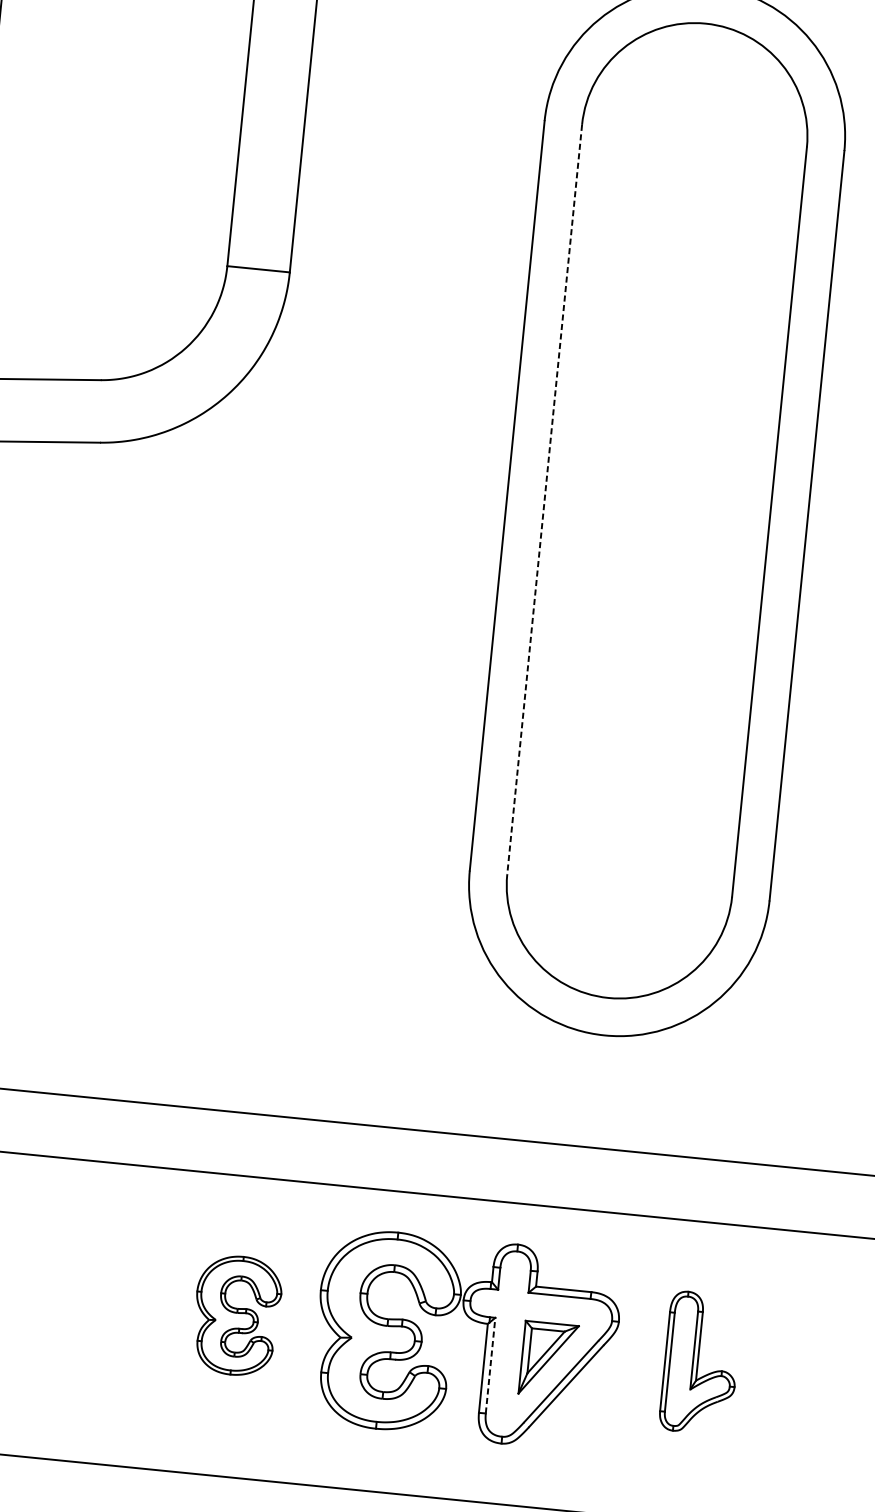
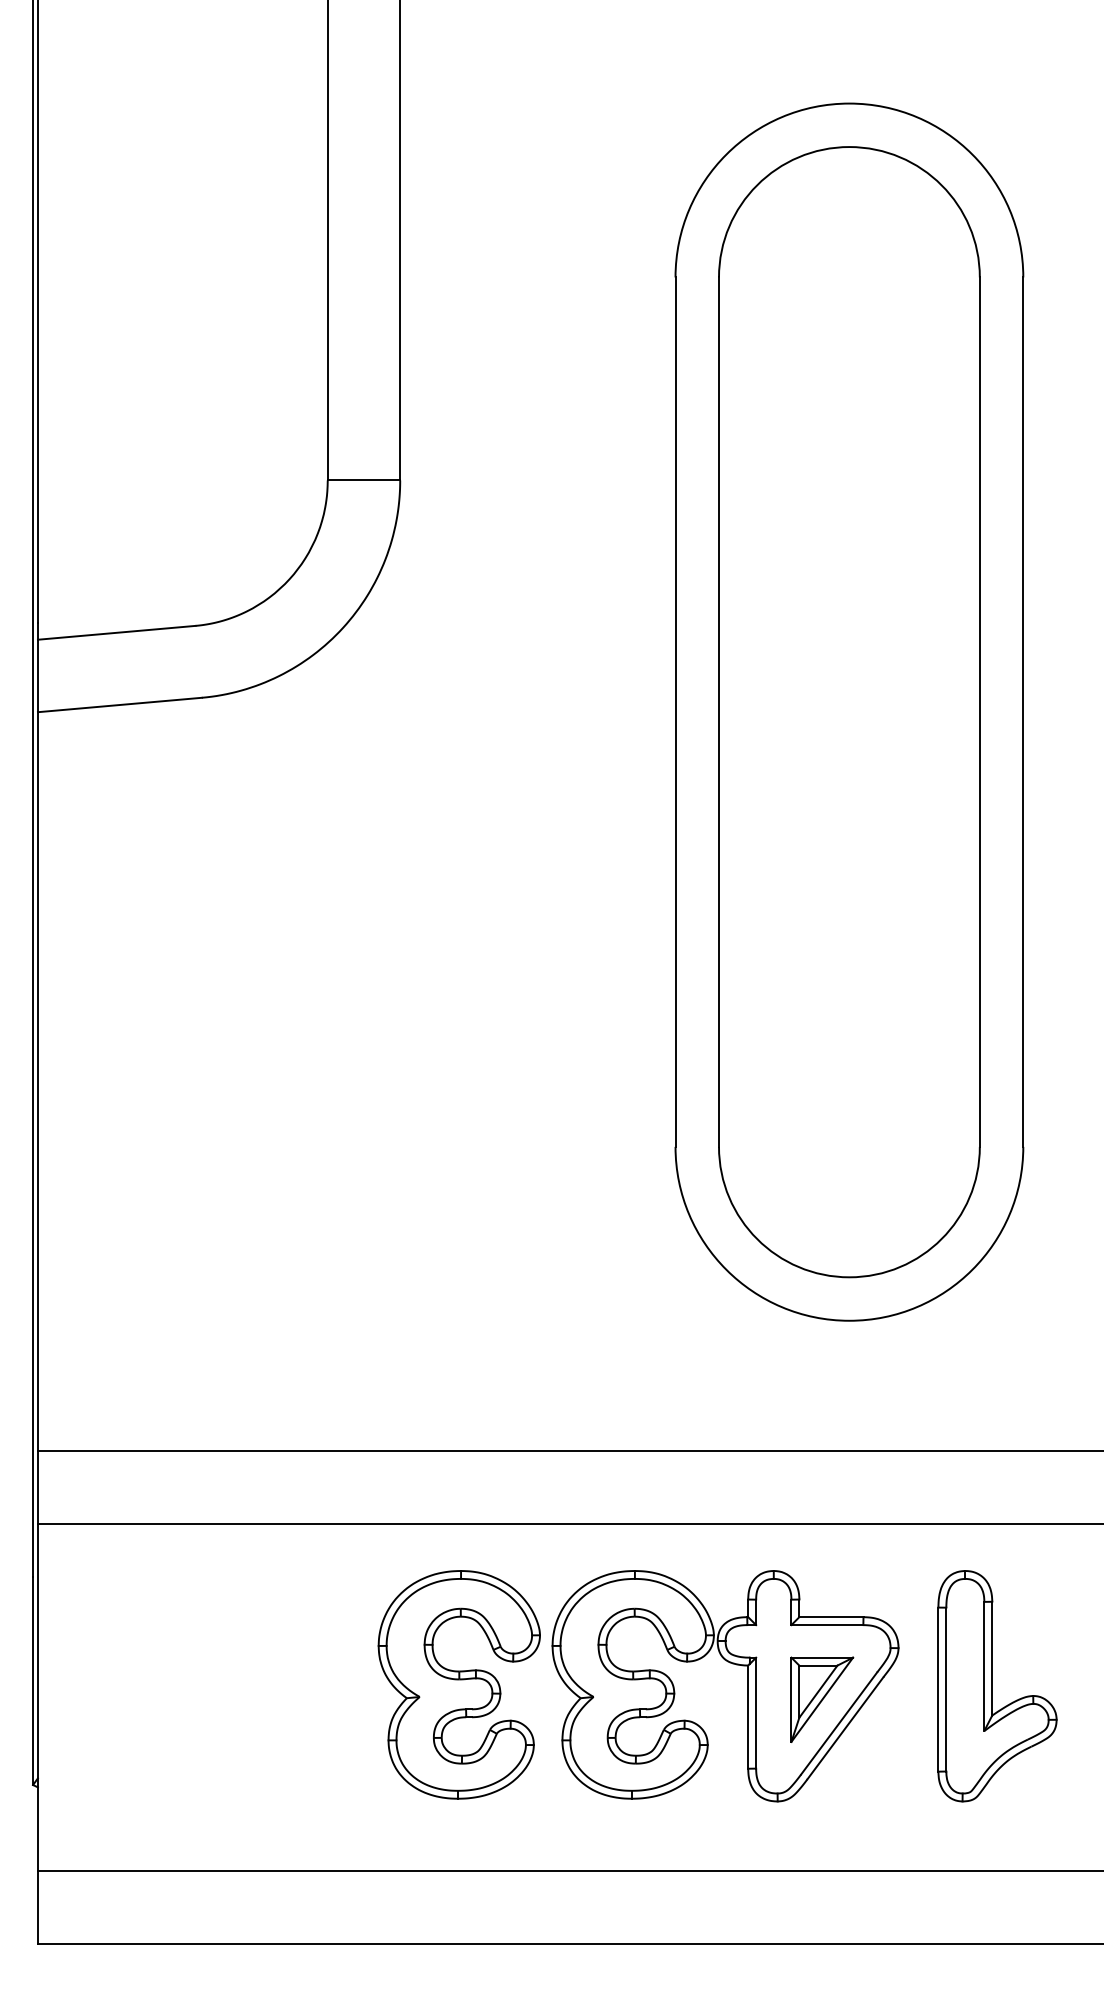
line: (545, 499) -> (719, 712), dashed -> solid
part: (236, 1315) -> (458, 1684), size x1.67
part: (700, 1363) -> (997, 1686), size x1.43
line: (490, 1365) -> (756, 1712), dashed -> solid

